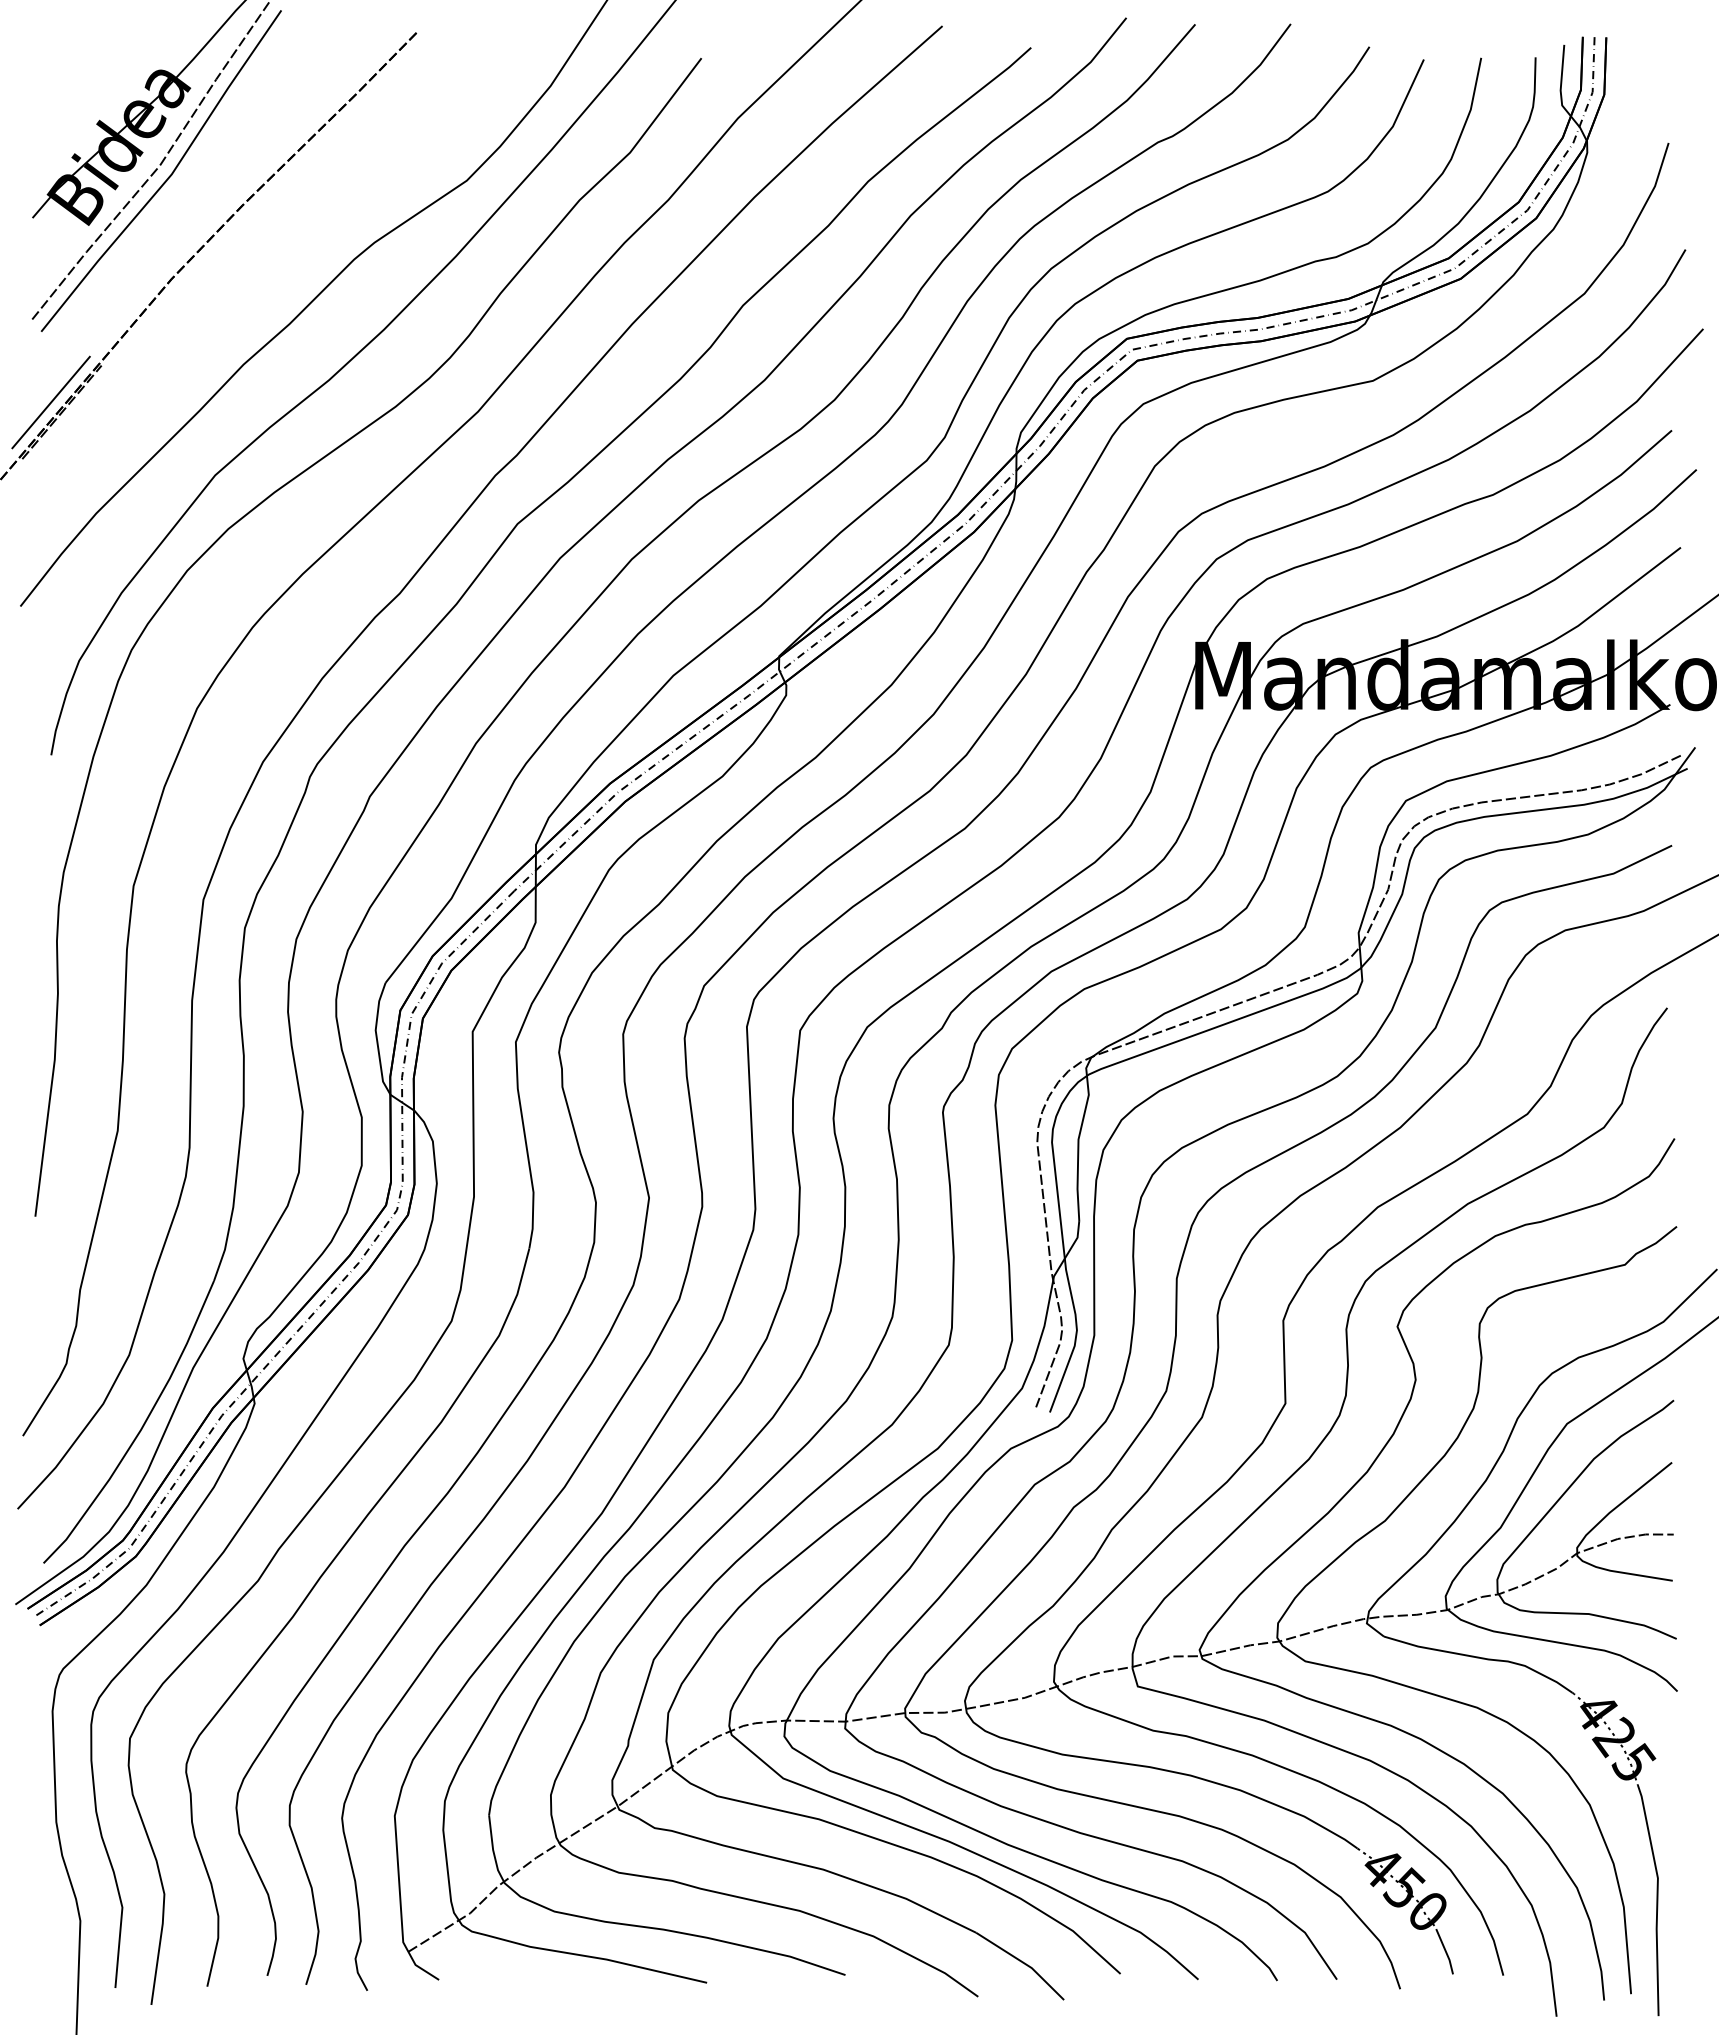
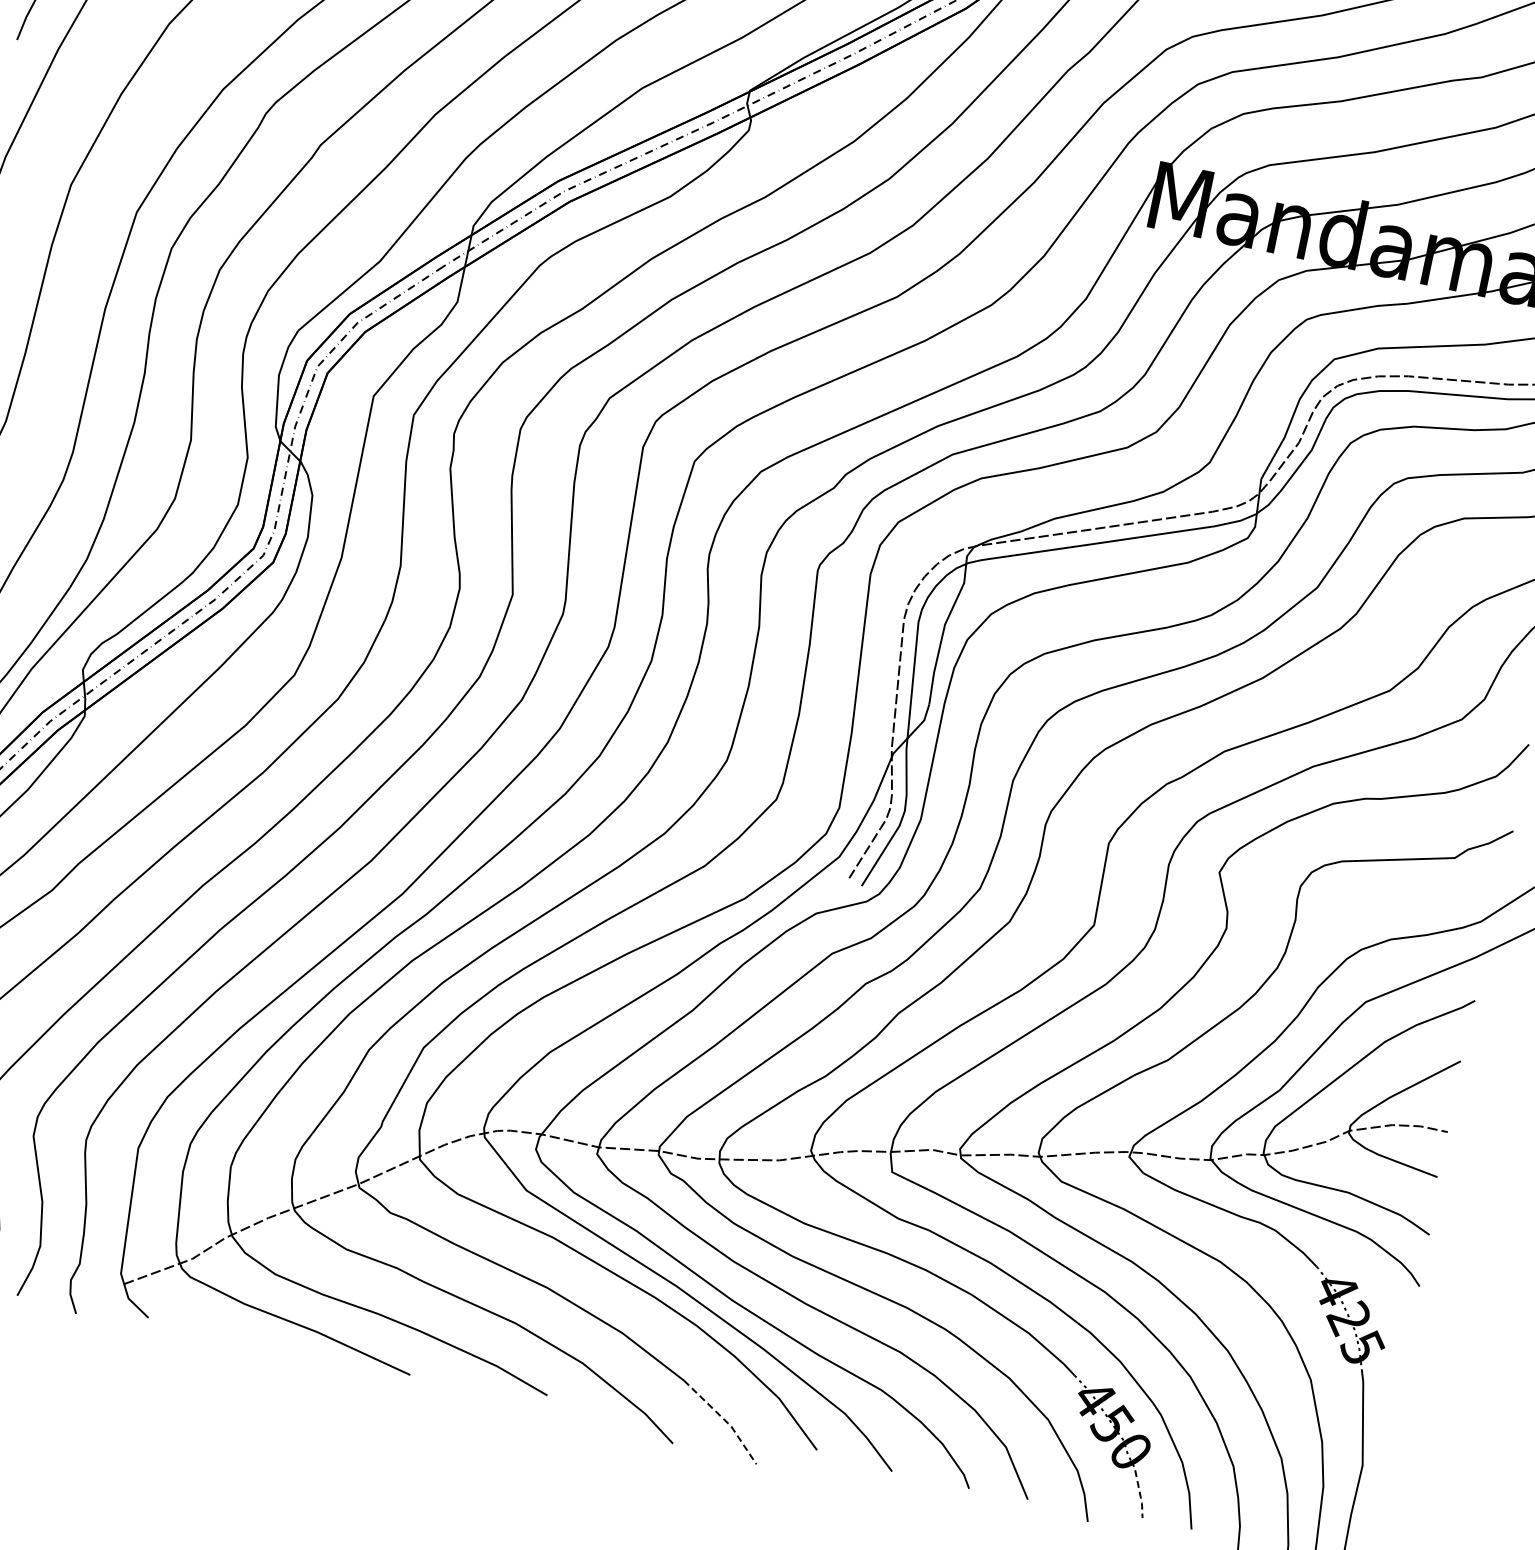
line: (1446, 1951) -> (1140, 1494), solid -> dashed
line: (1024, 1963) -> (725, 1420), solid -> dashed

